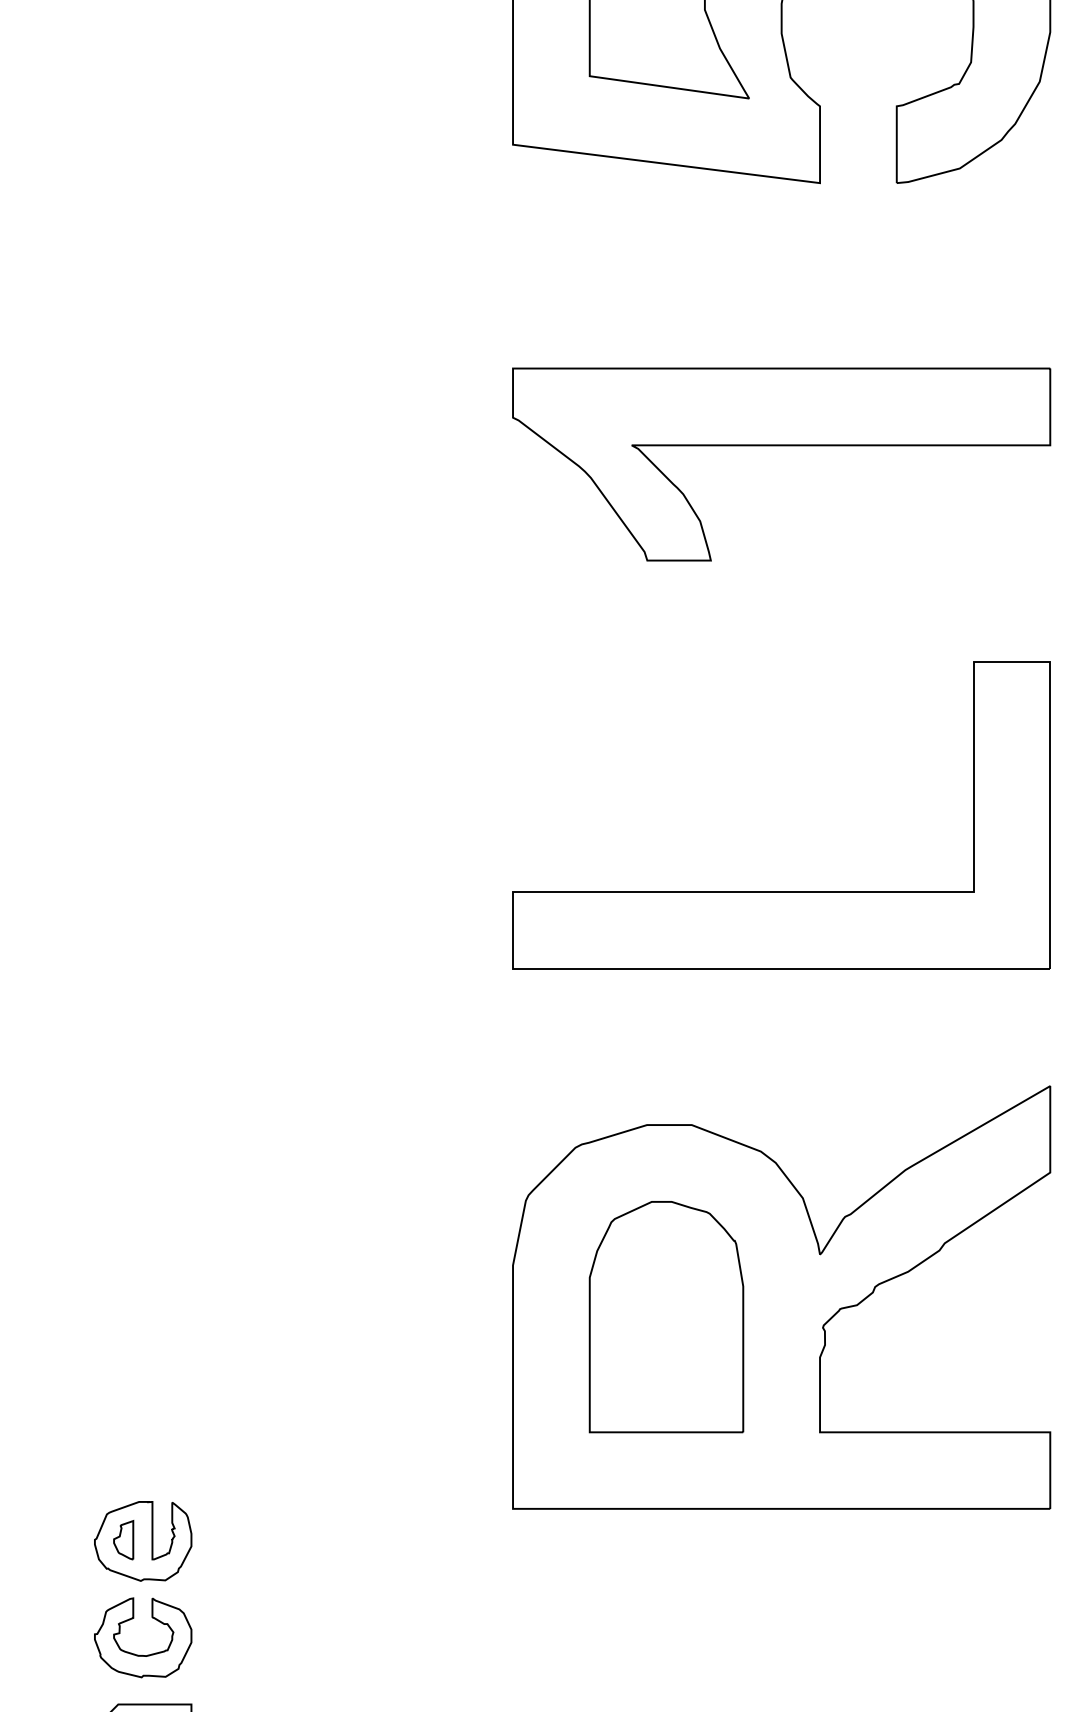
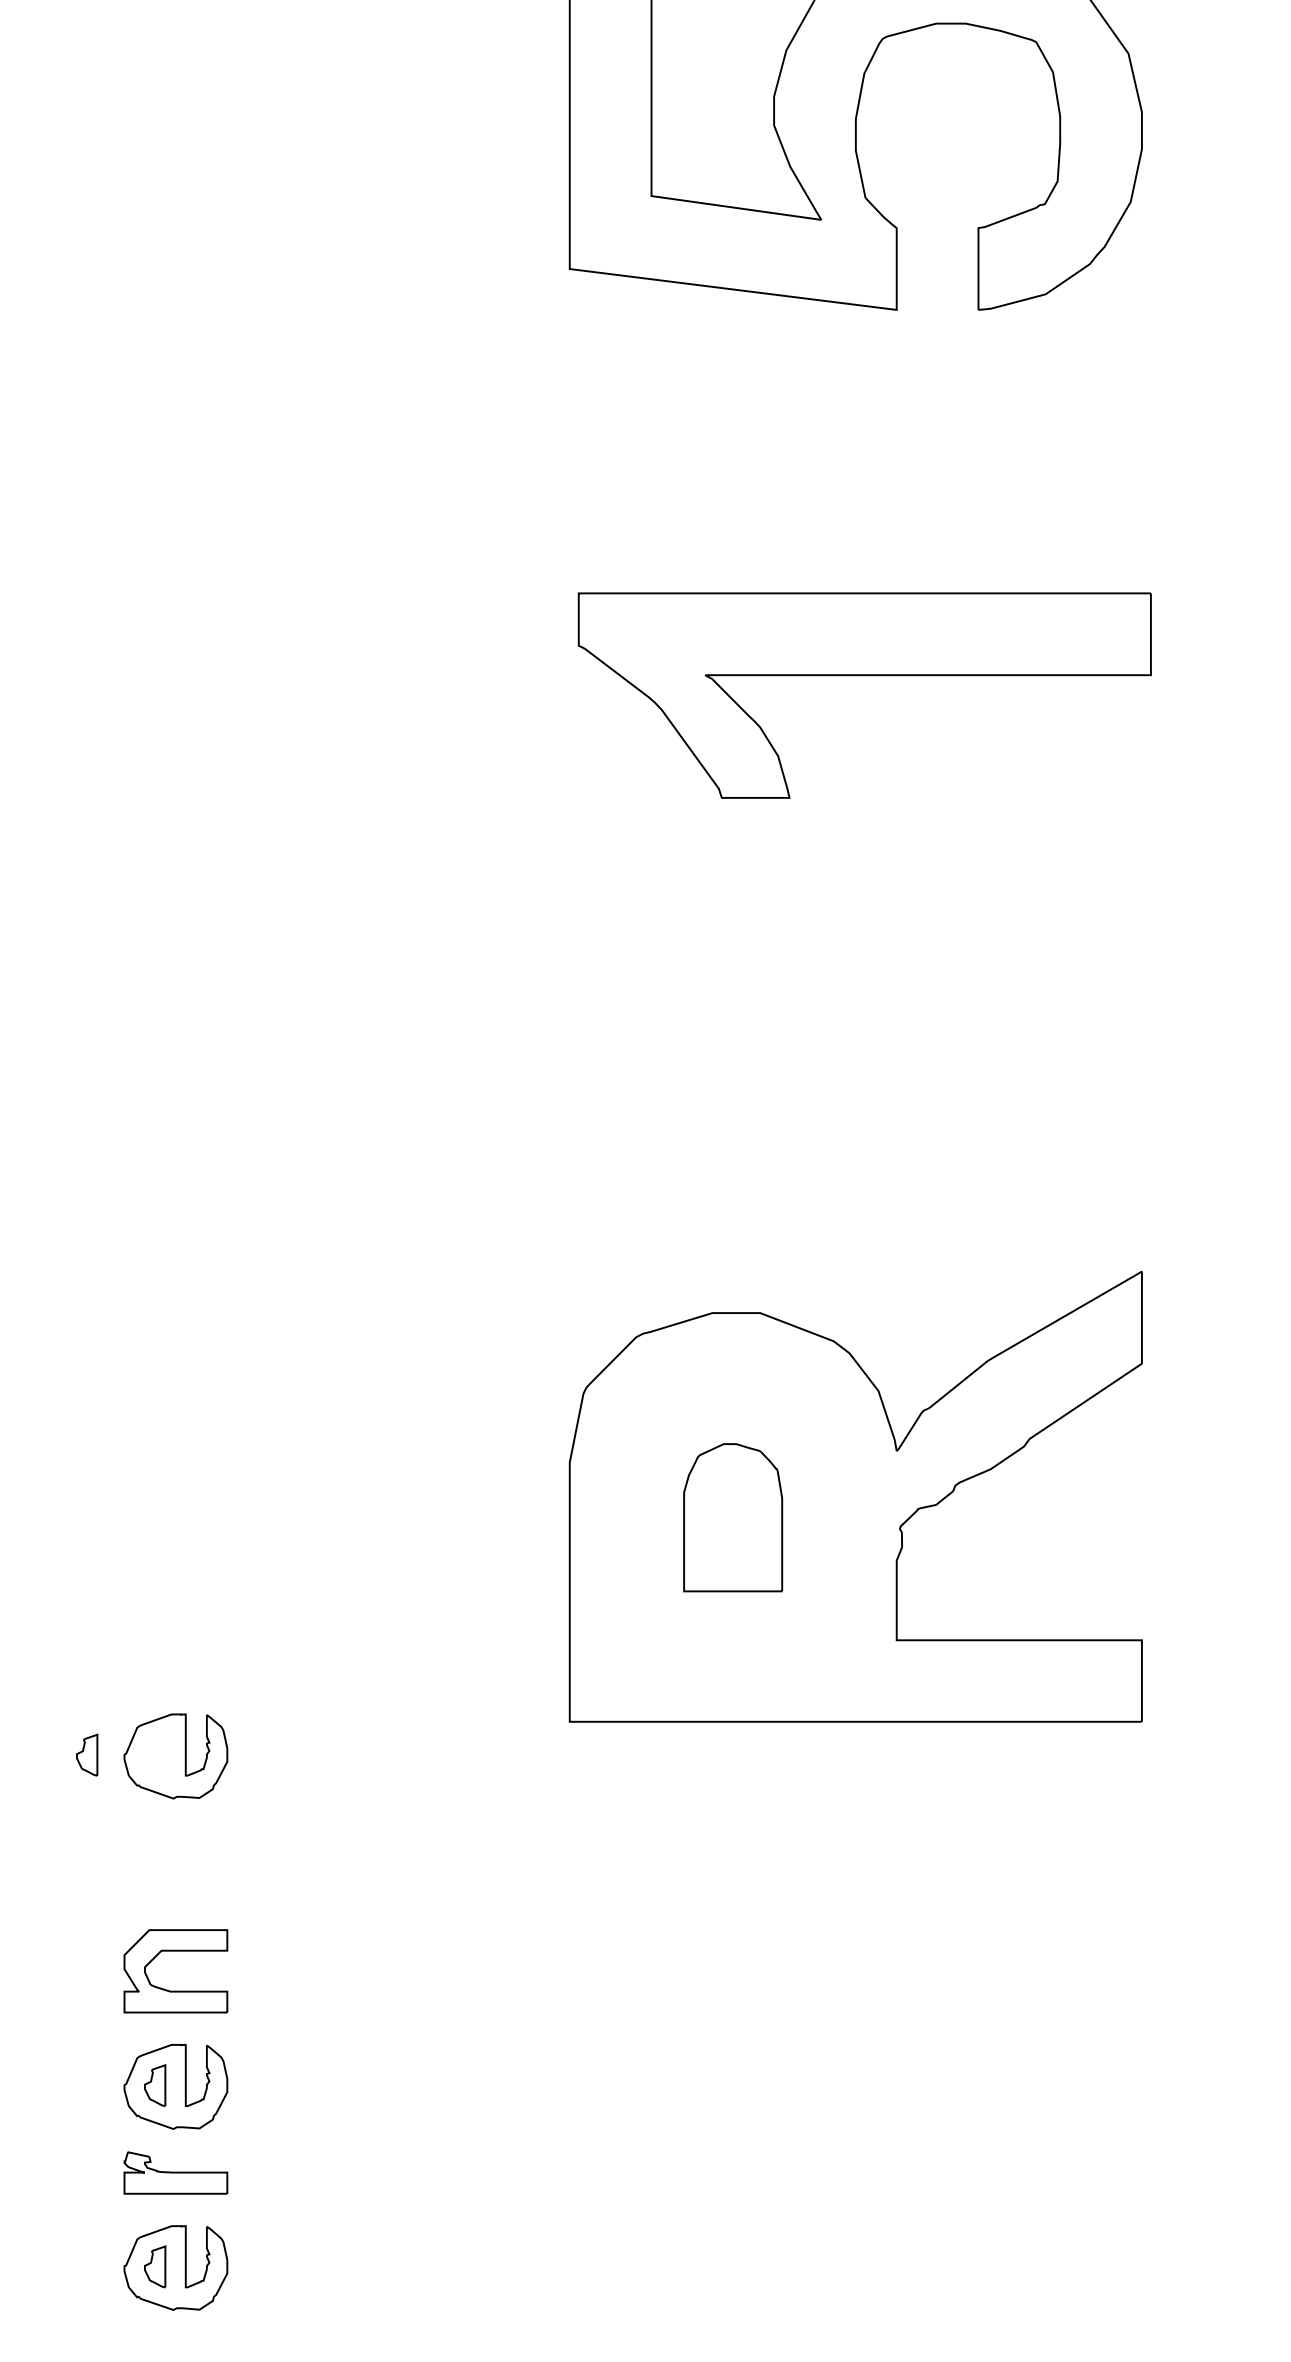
part: (781, 446) -> (864, 676), moved
part: (781, 891) -> (855, 1064), removed
part: (665, 1317) -> (732, 1517), size x0.6
part: (124, 1539) -> (87, 1754), moved
part: (142, 1655) -> (175, 1877), removed

